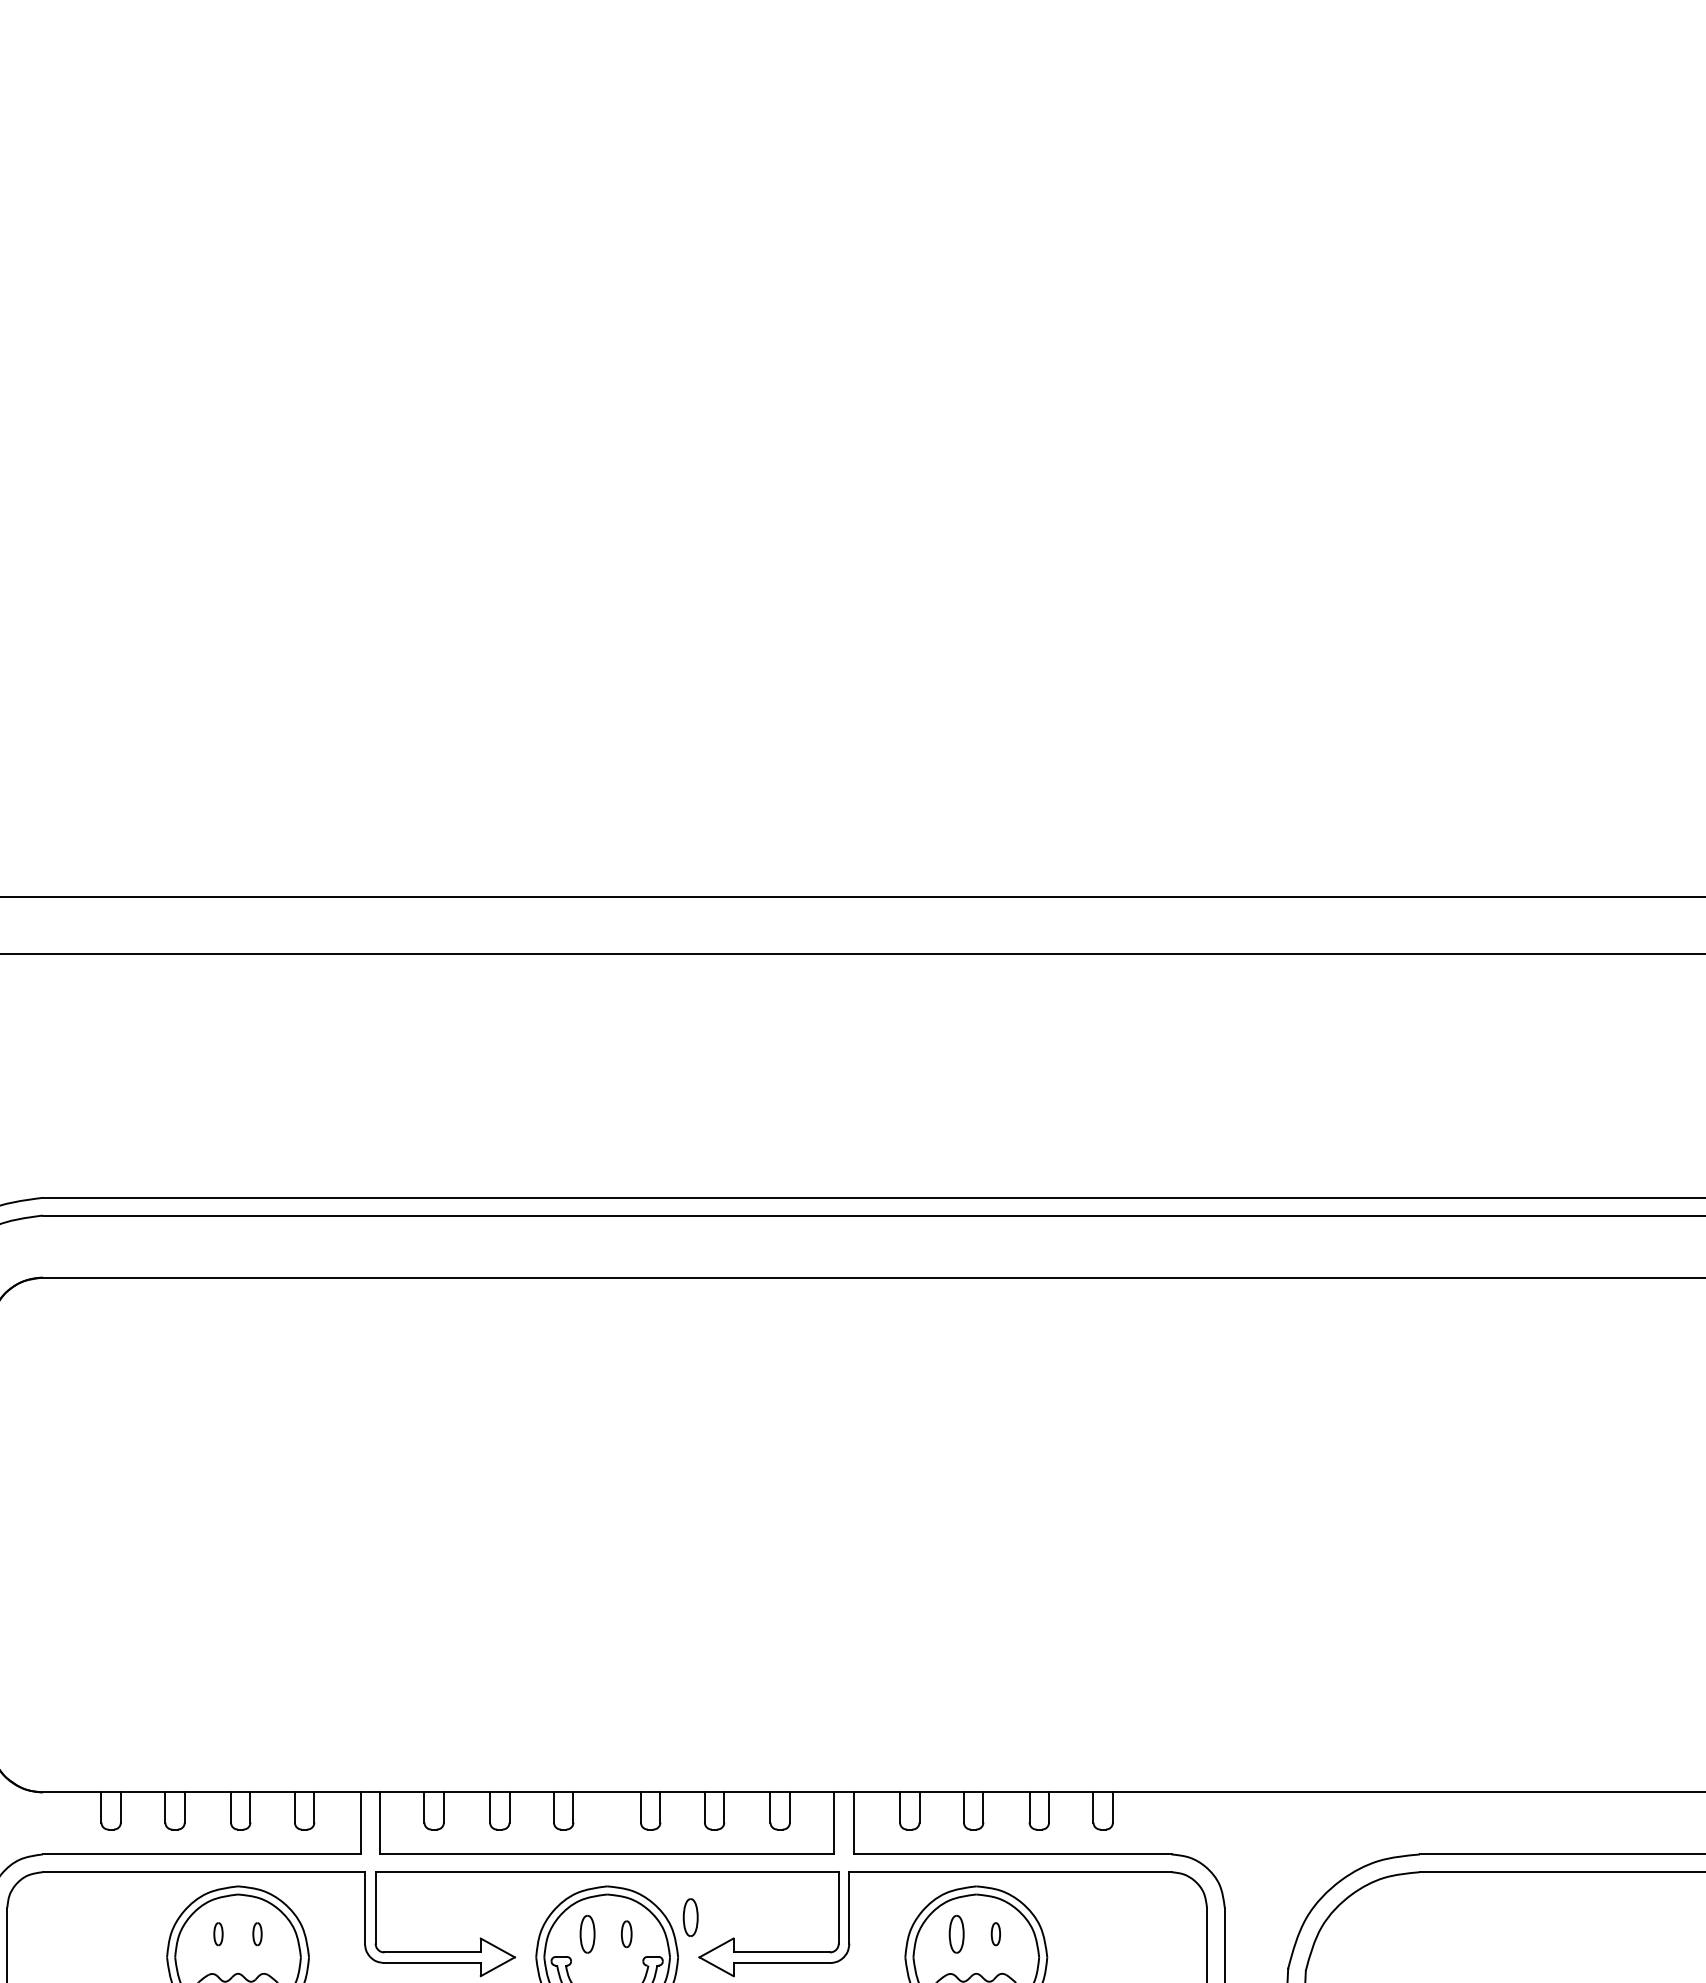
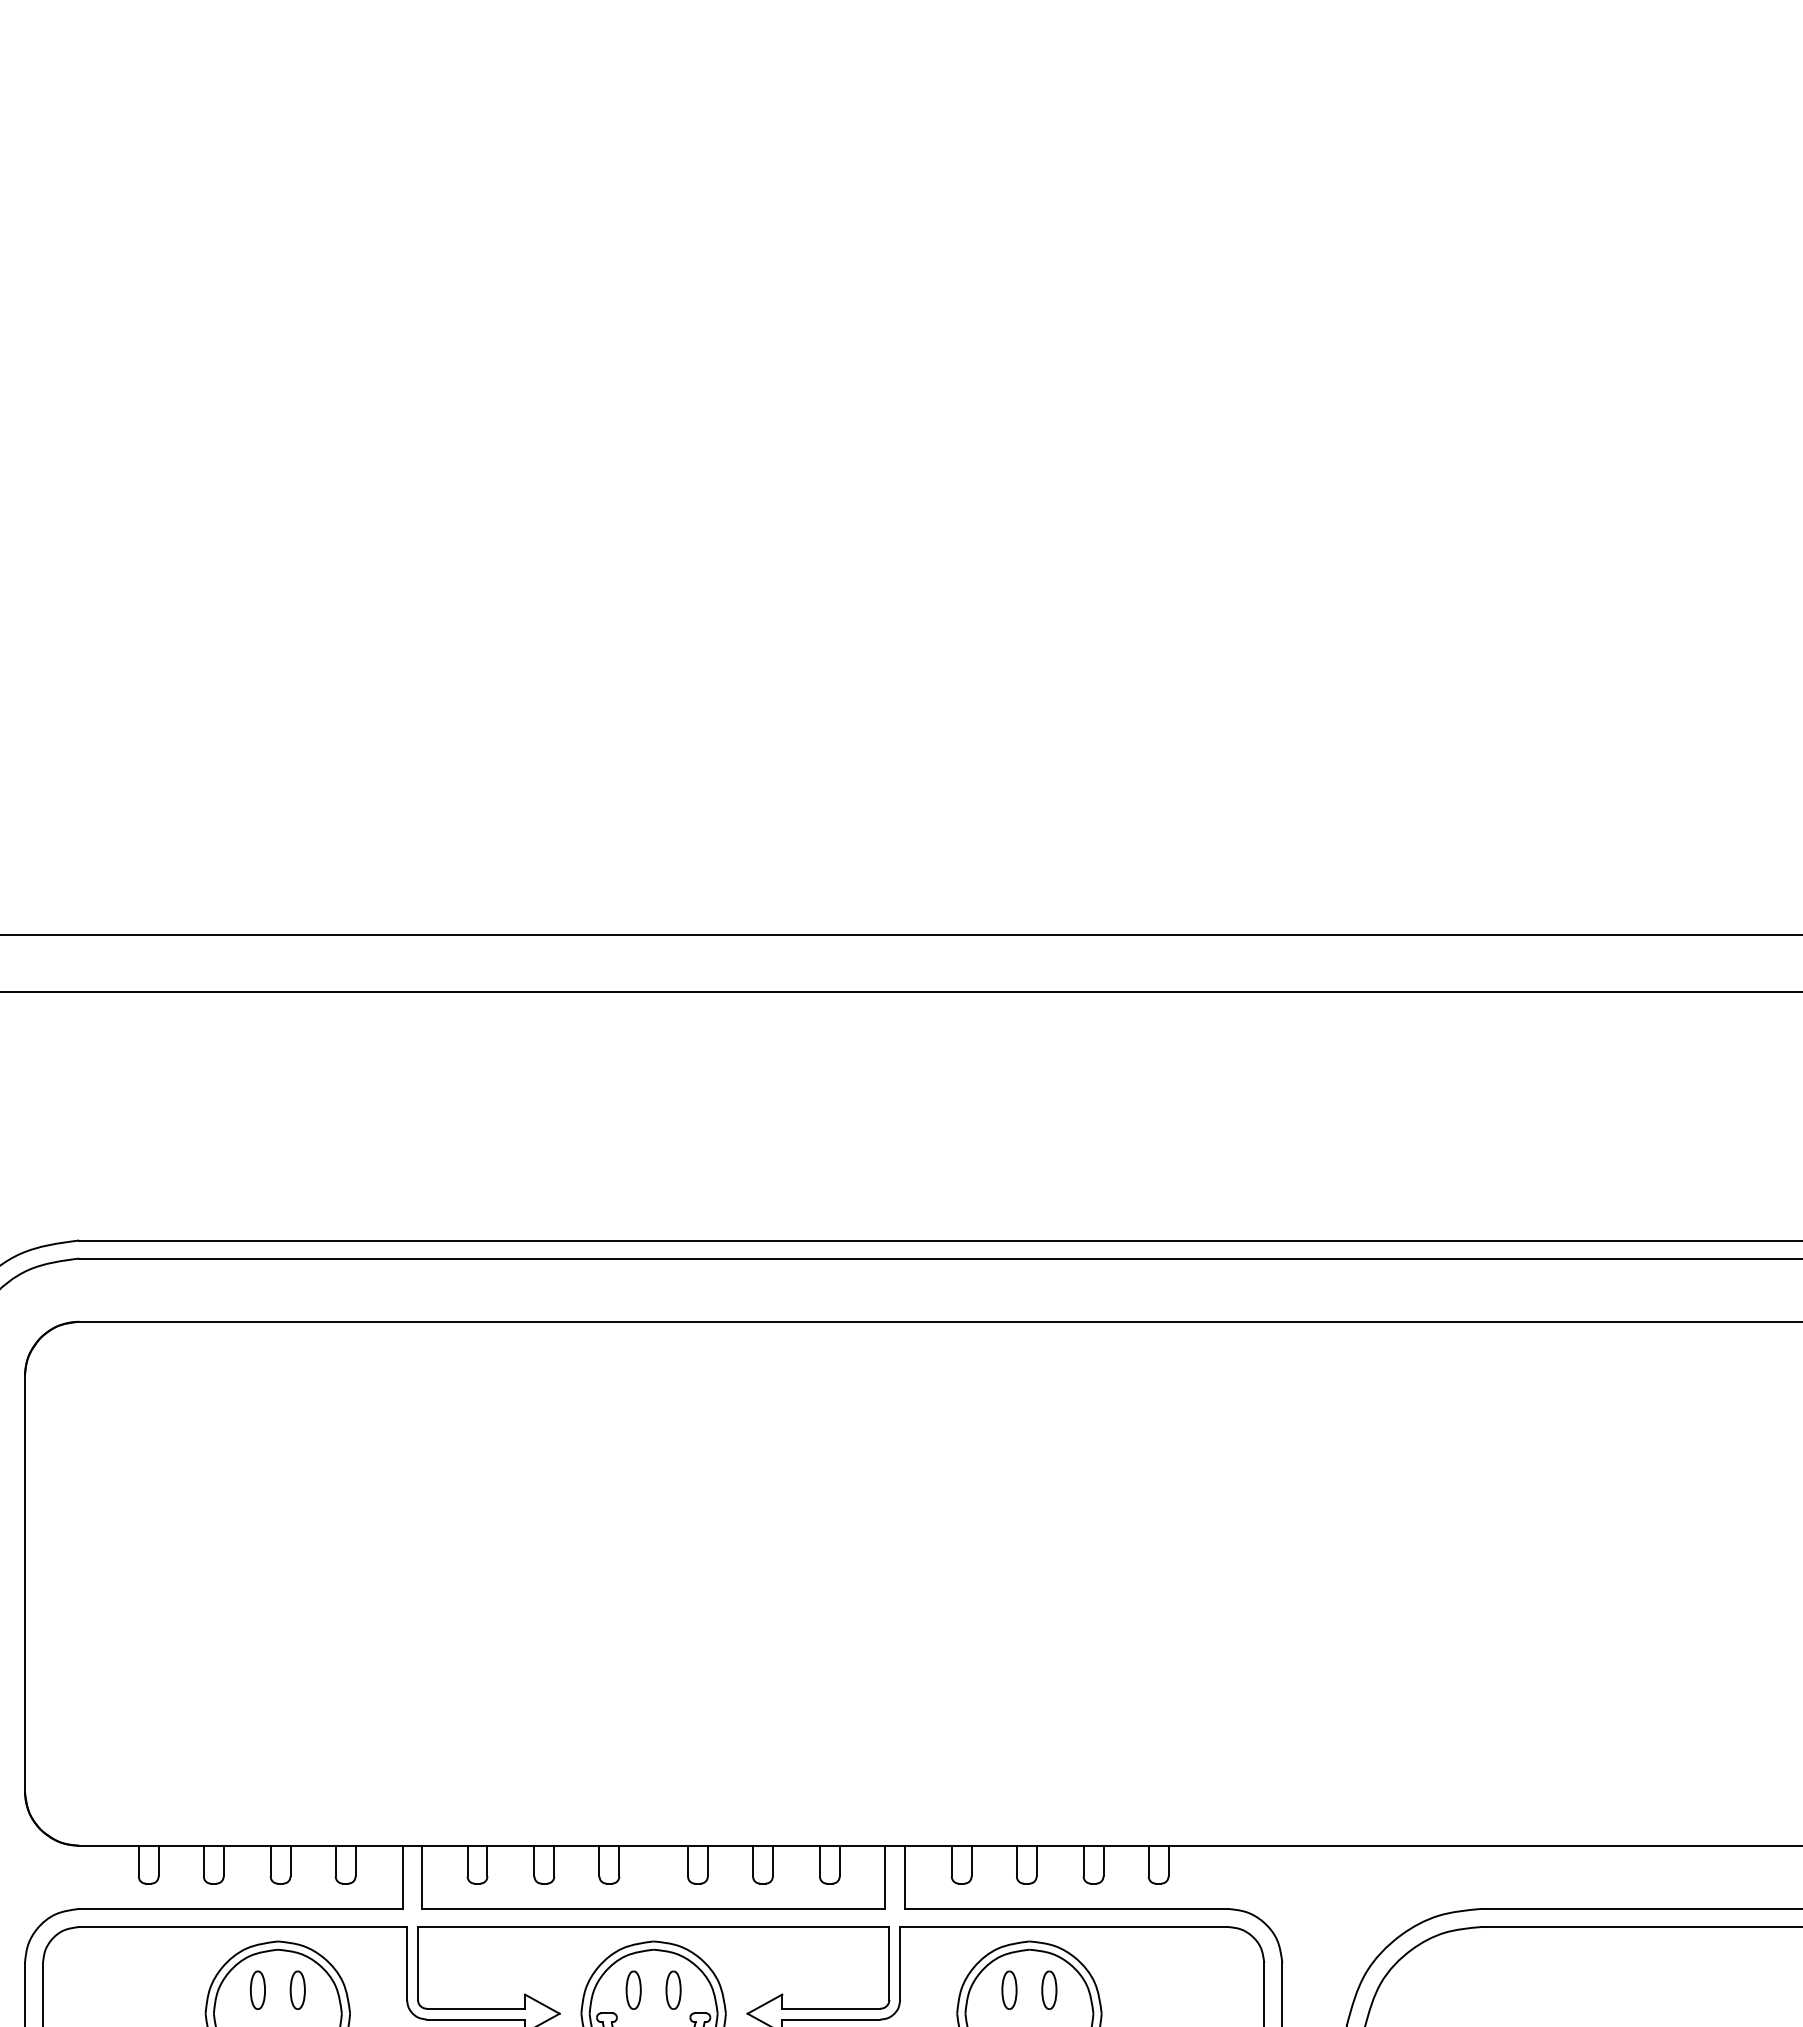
part: (690, 1916) -> (738, 1972), removed
part: (218, 1933) -> (257, 1989), size x1.67
part: (257, 1933) -> (297, 1989), size x1.67
part: (626, 1933) -> (673, 1989), size x1.43
part: (996, 1933) -> (1049, 1989), size x1.67

